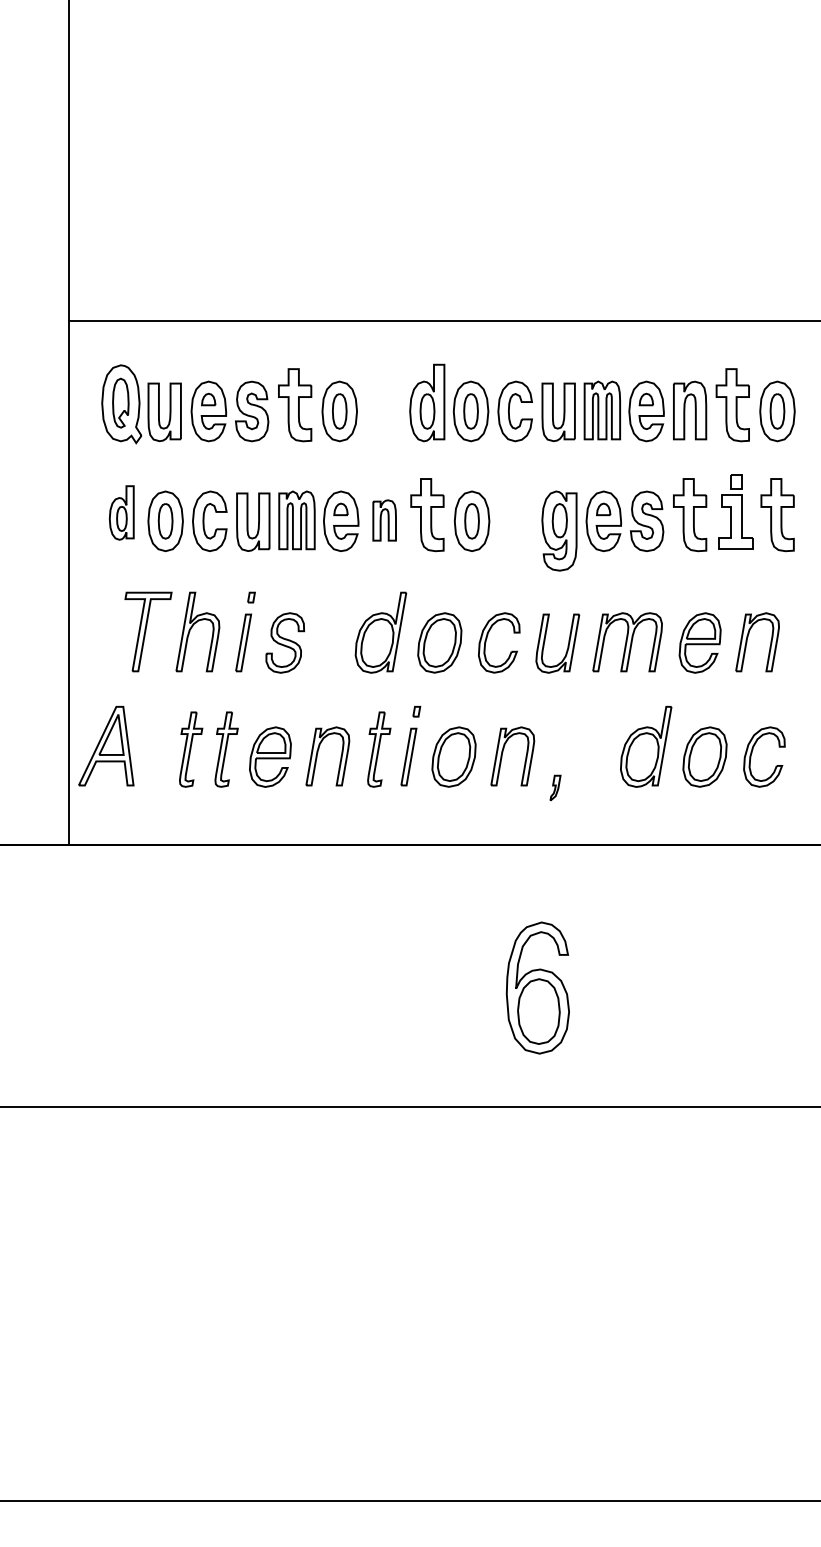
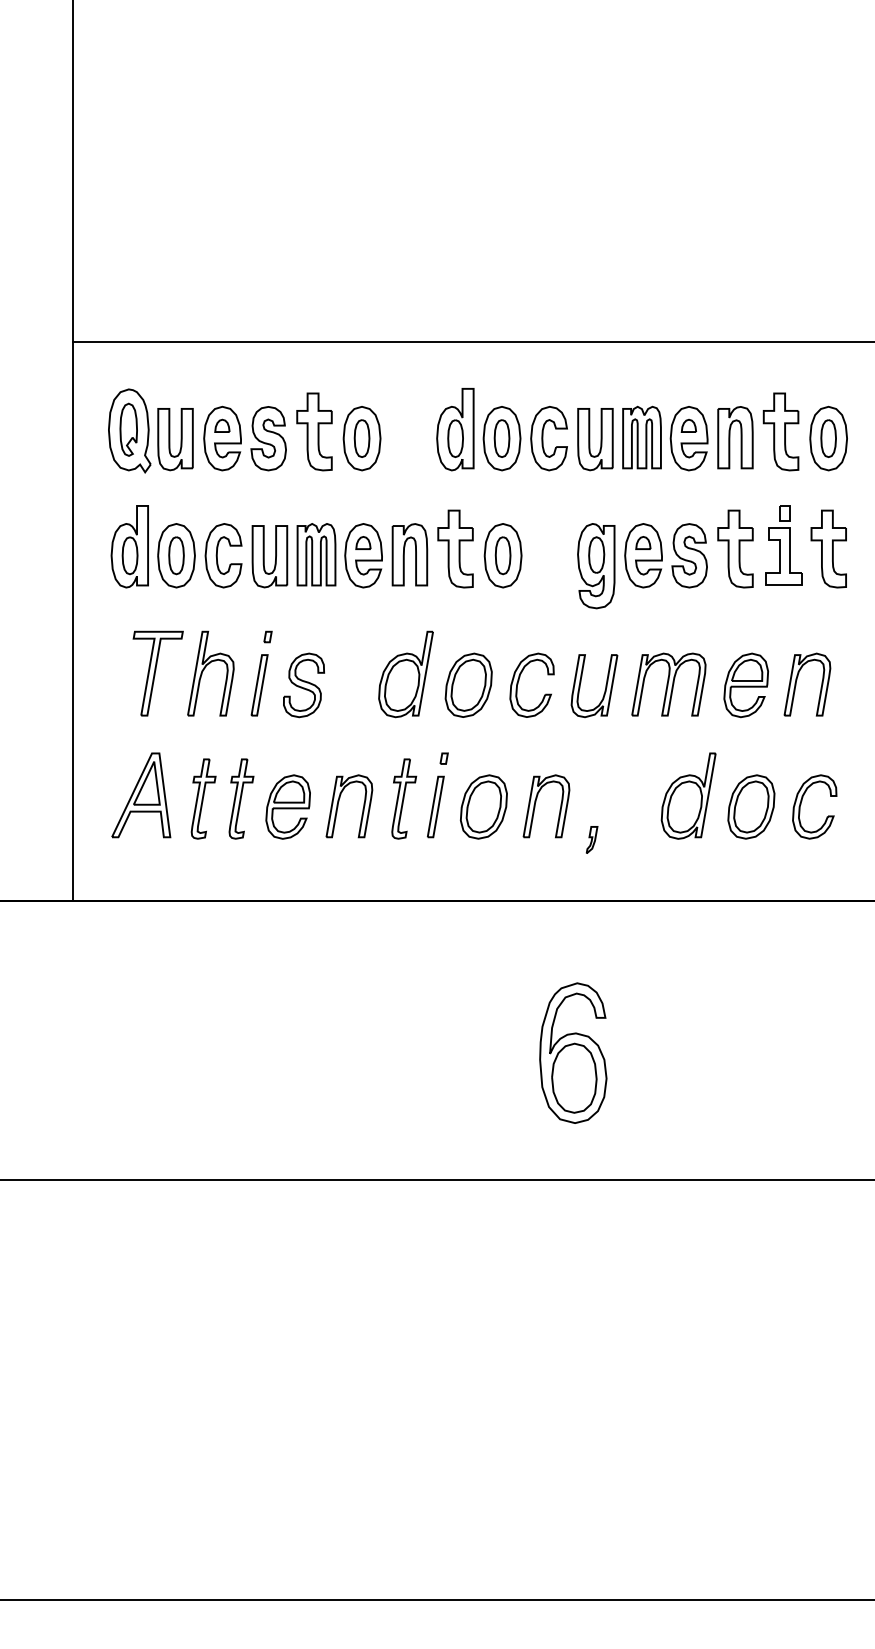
part: (121, 512) -> (129, 546), size x1.43
part: (384, 520) -> (409, 554), size x1.43
part: (106, 746) -> (141, 795), moved

